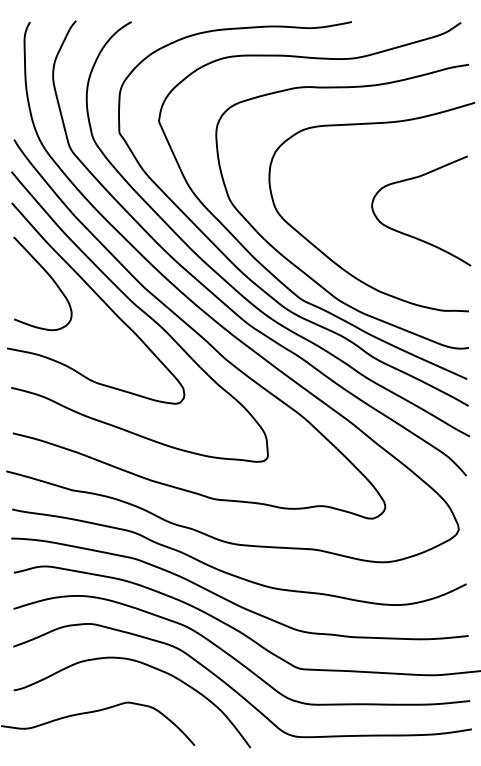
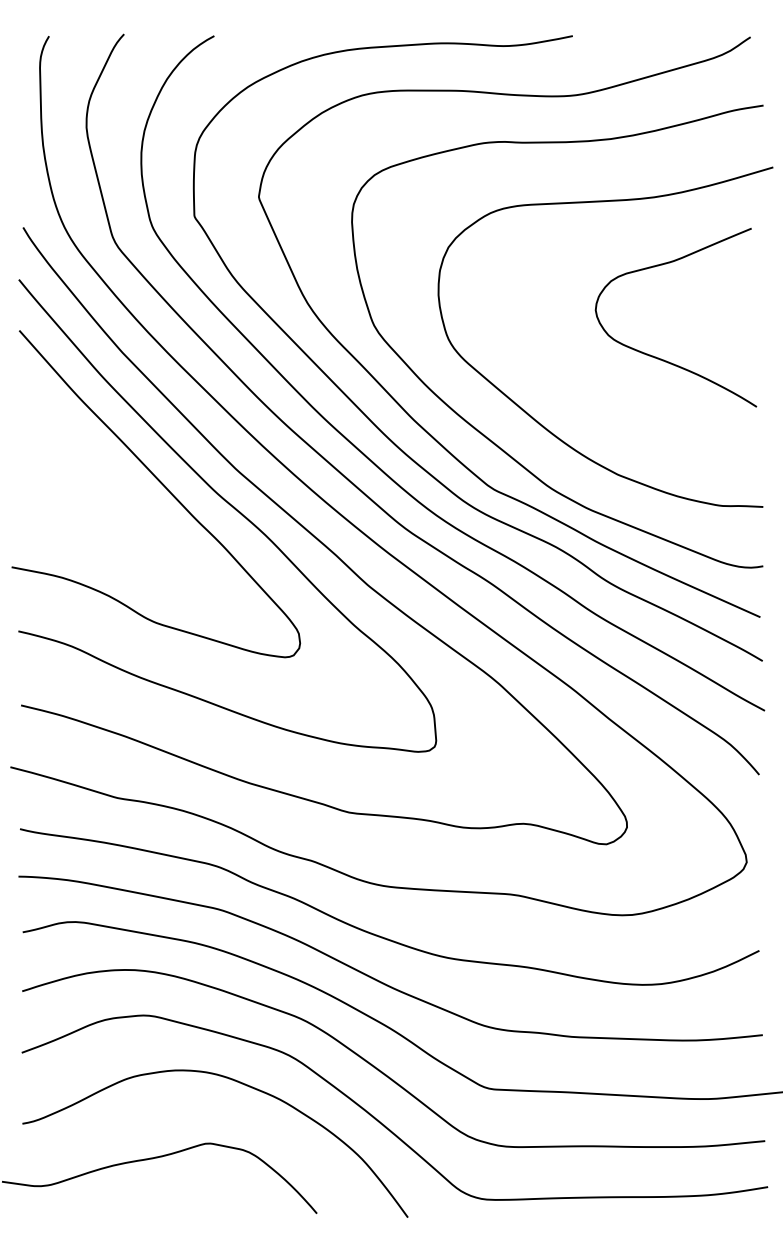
curve: (409, 234) -> (656, 355), moved
curve: (50, 278) -> (82, 453), removed

